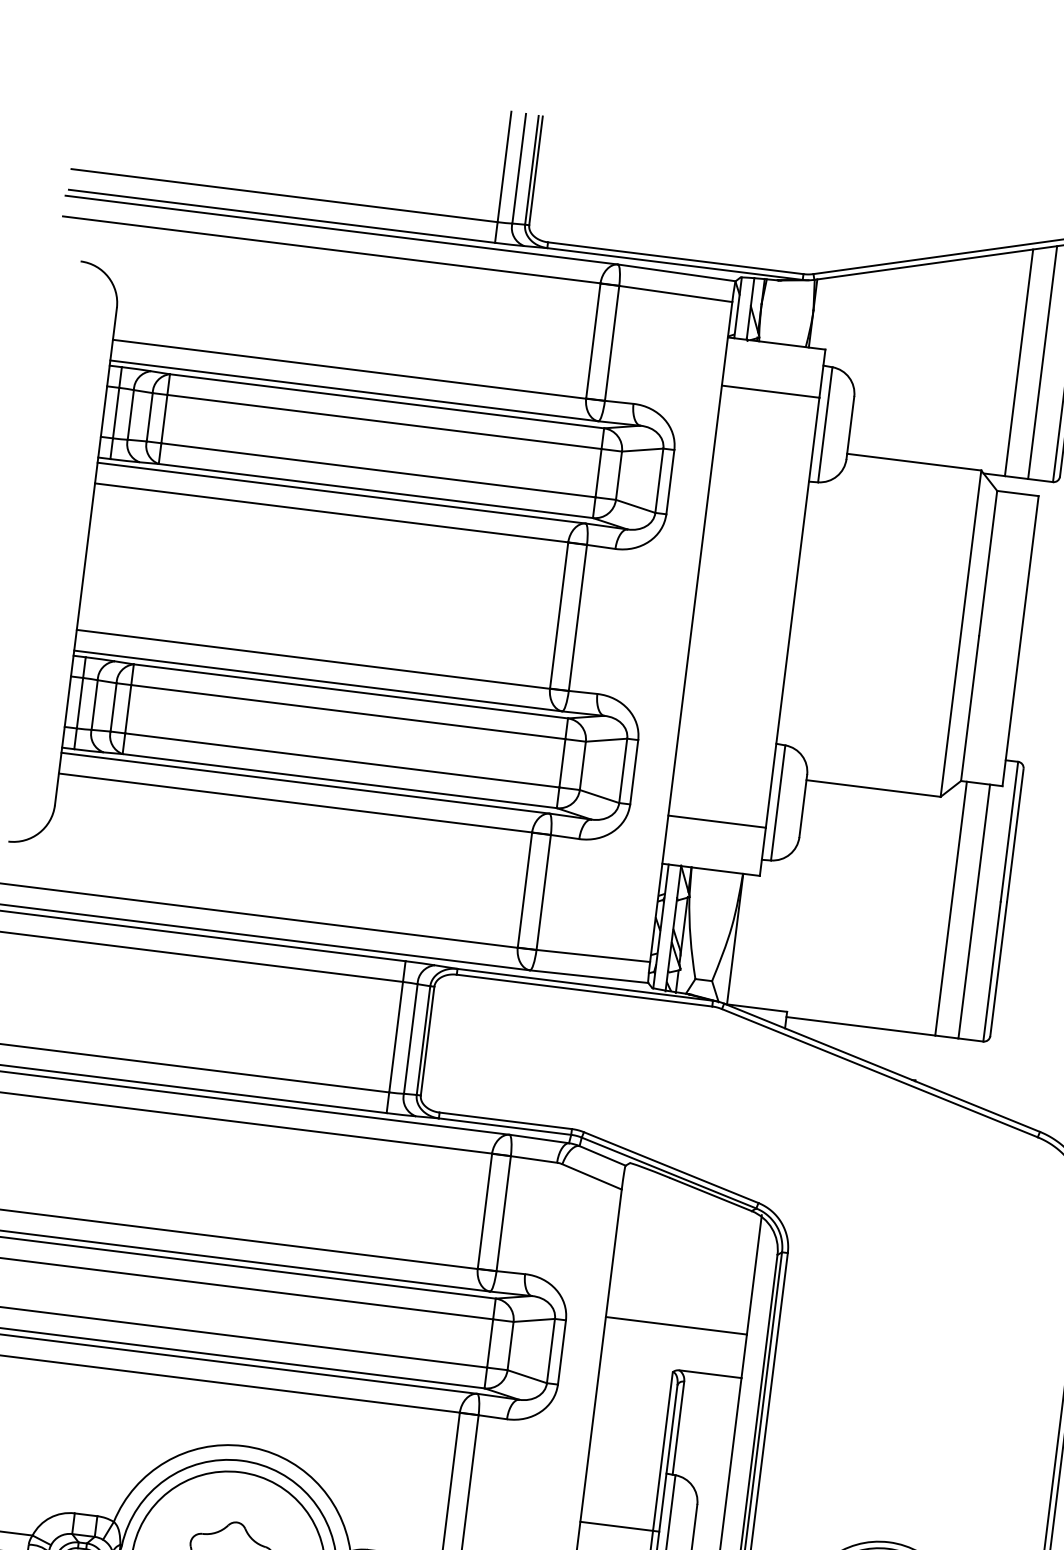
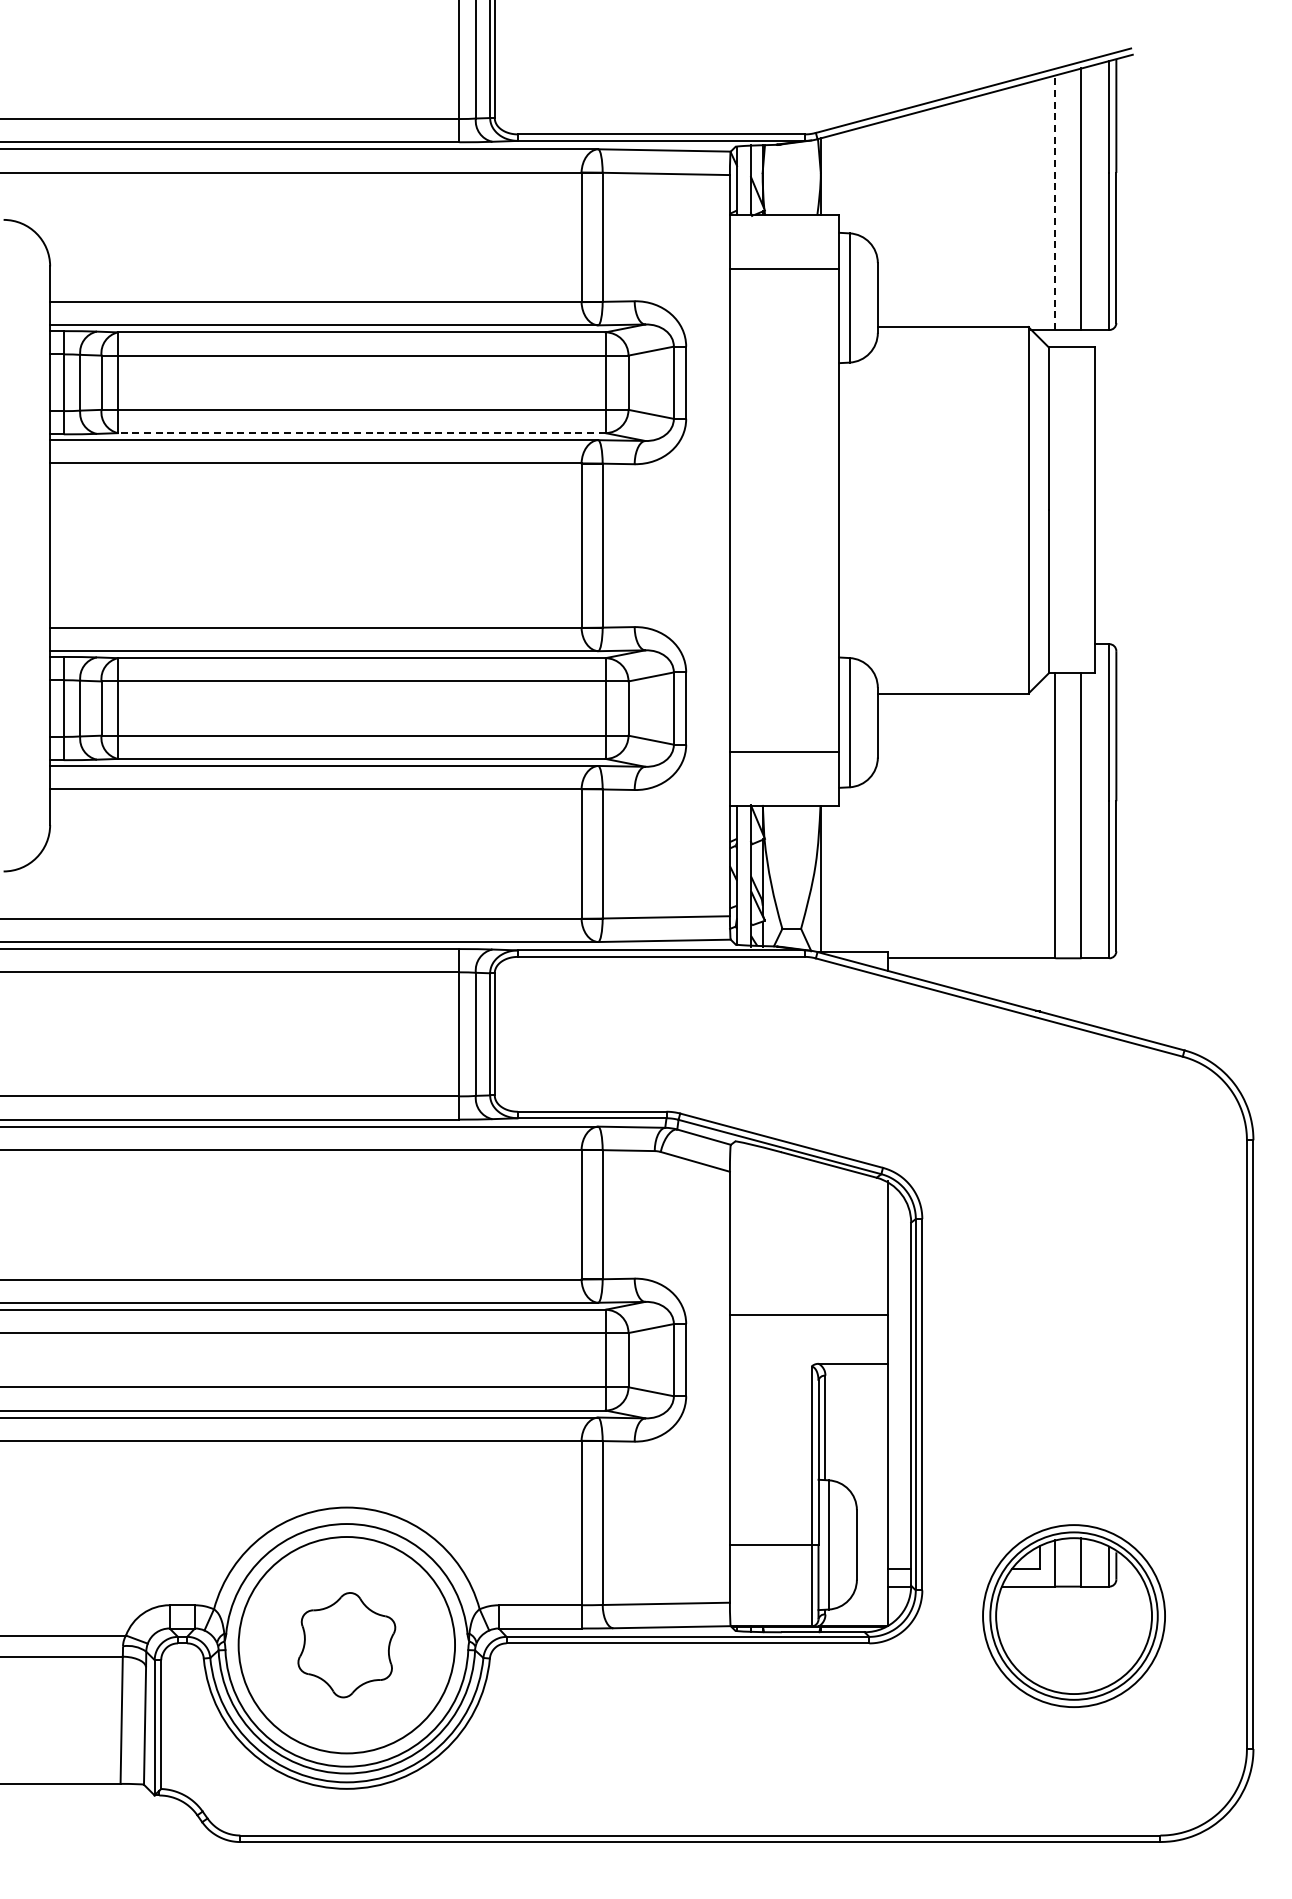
line: (1019, 362) -> (1055, 202), solid -> dashed
line: (375, 491) -> (361, 433), solid -> dashed

